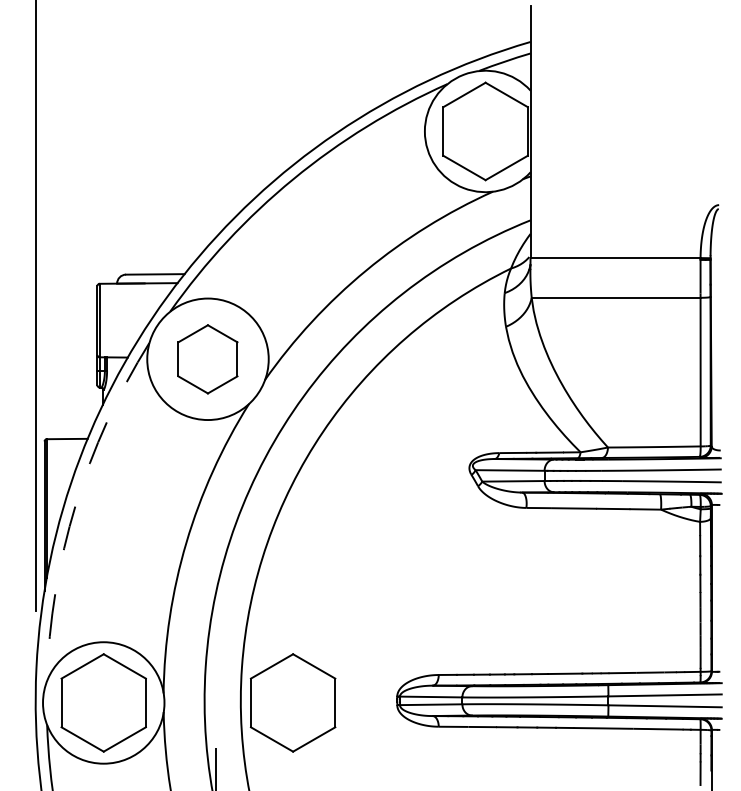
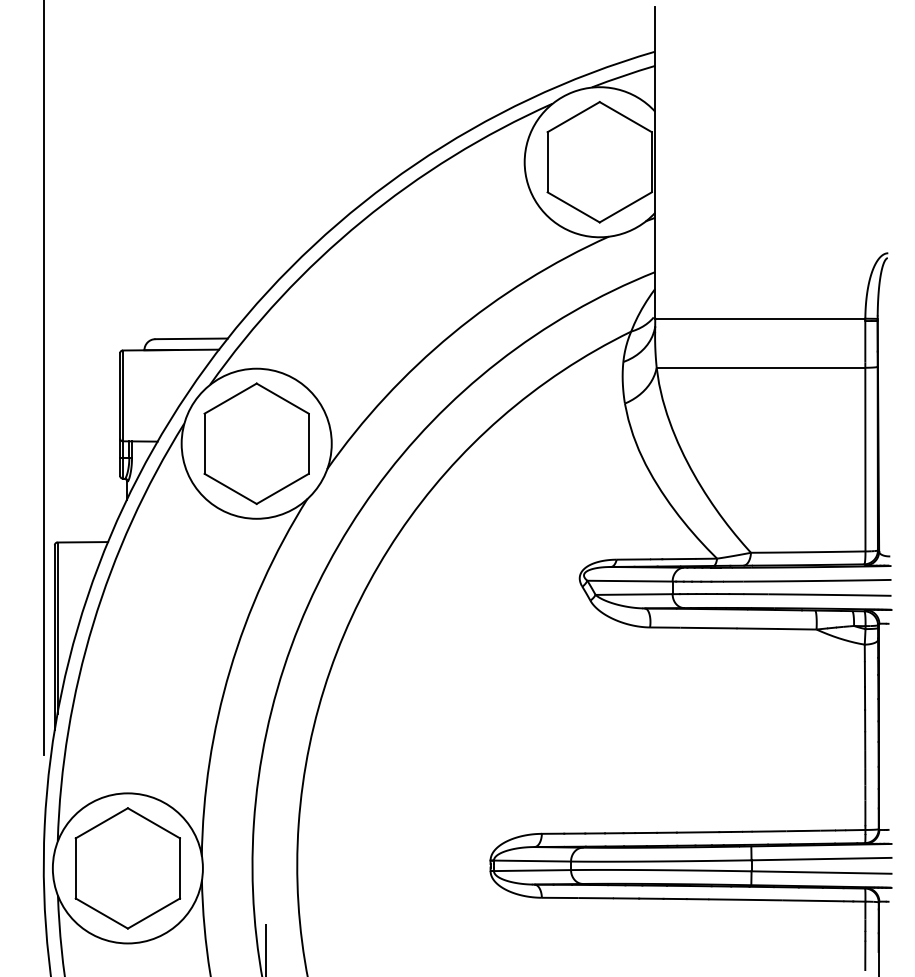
part: (207, 359) -> (256, 443), size x1.43
arc: (75, 505) -> (93, 624), dashed -> solid
part: (292, 703) -> (361, 868), removed

